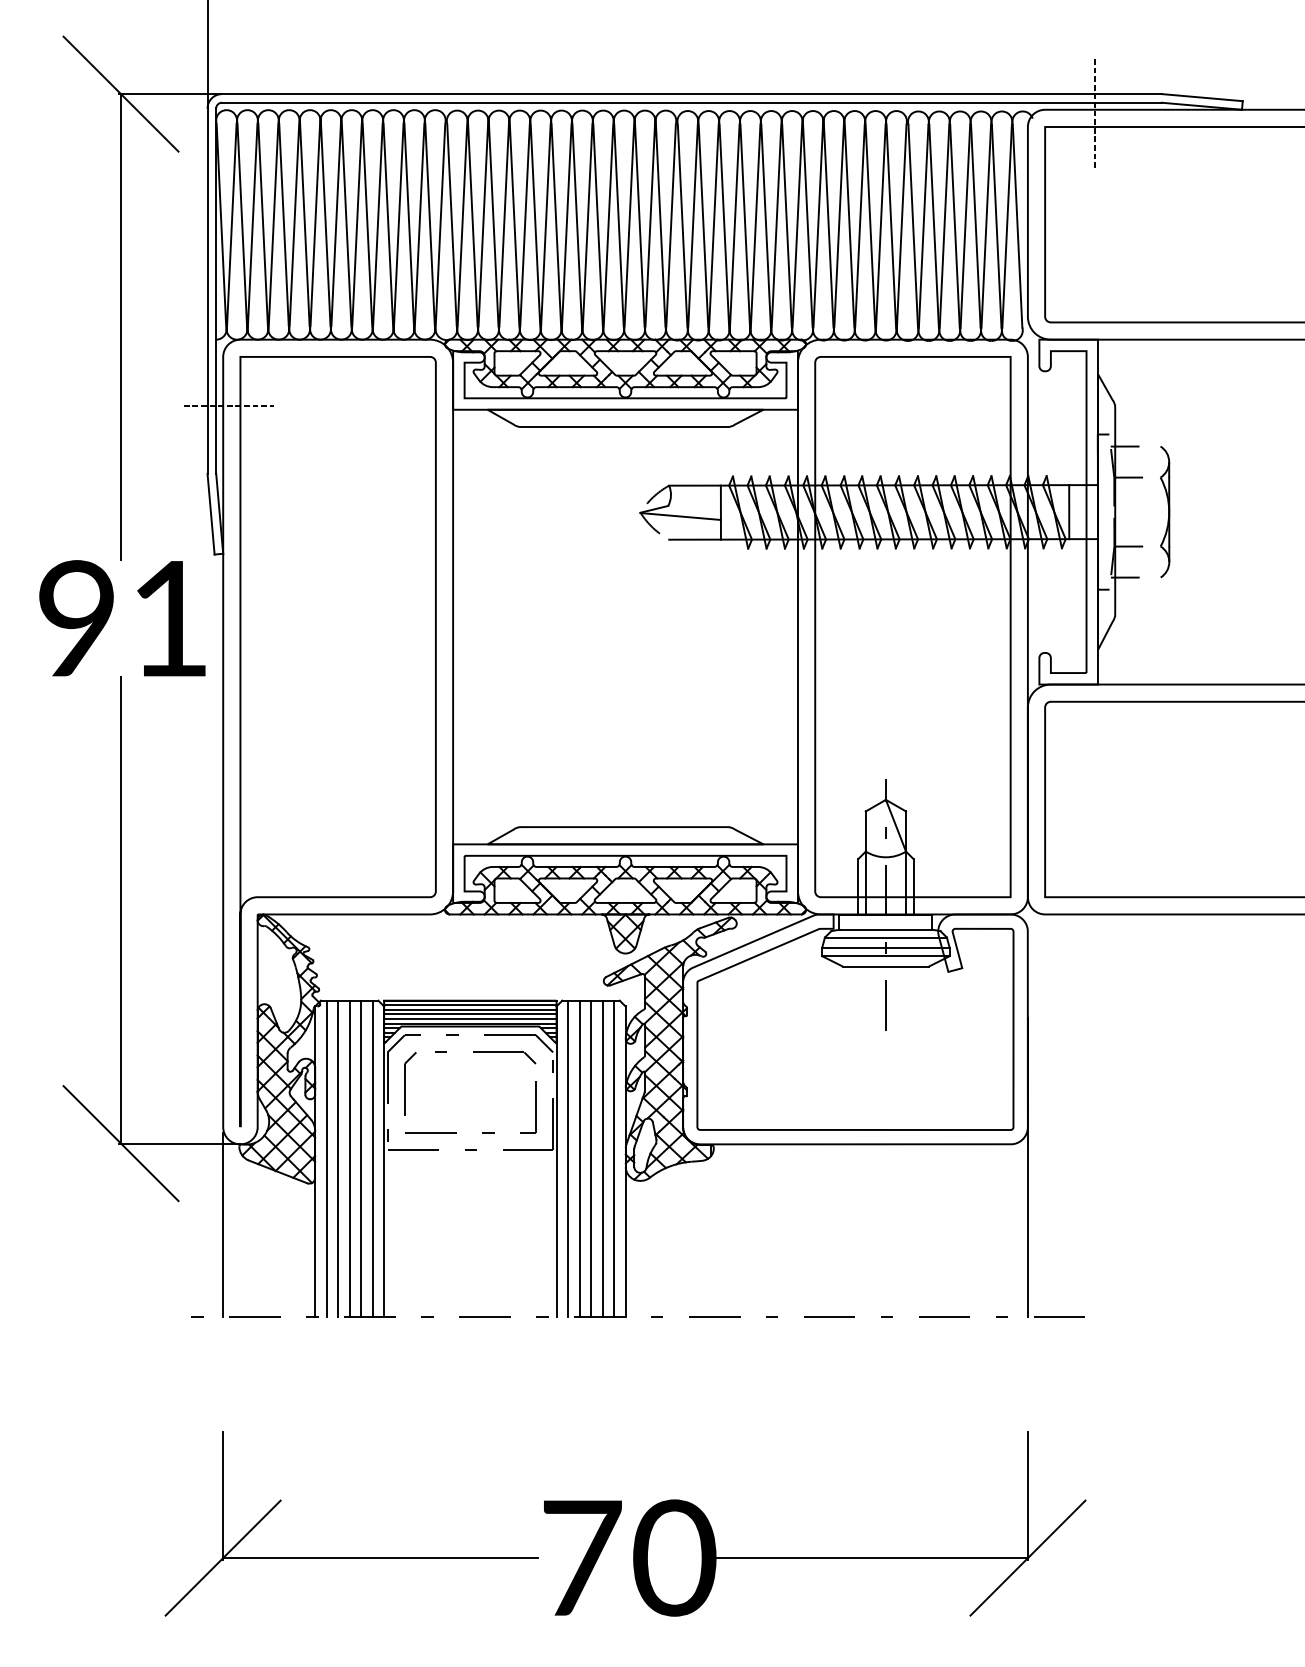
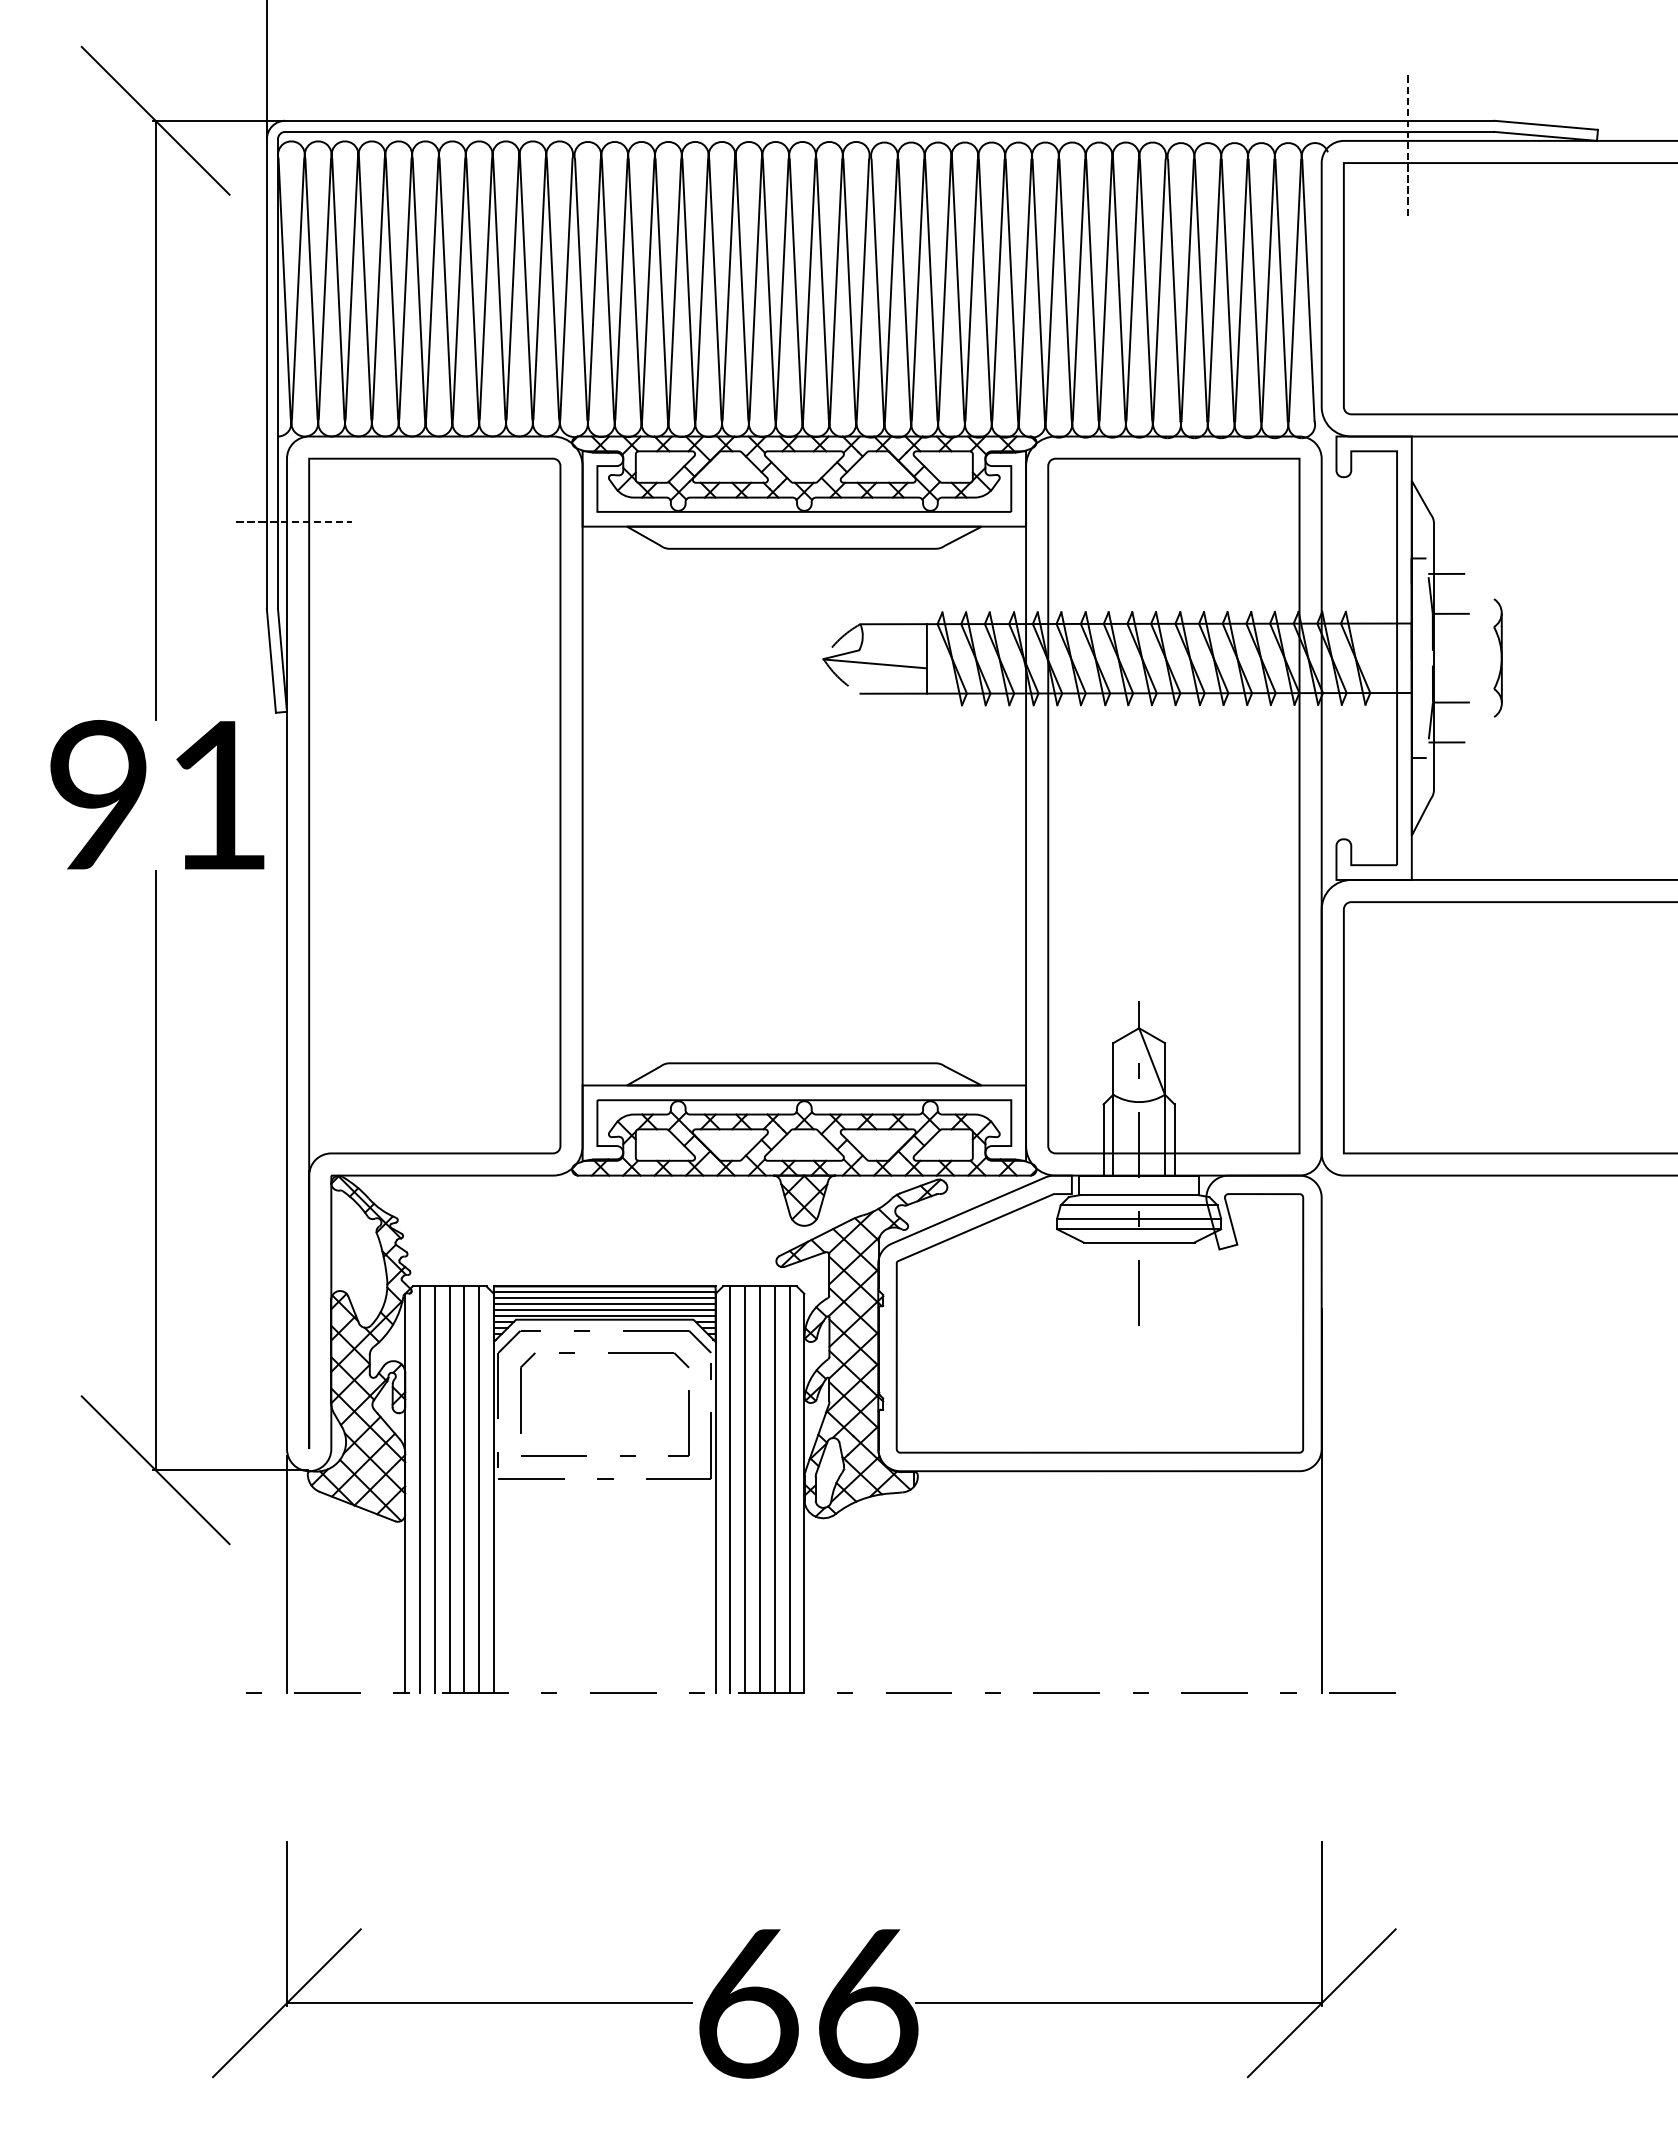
part: (1164, 511) -> (1497, 657), size x0.7
line: (1068, 512) -> (1374, 658), removed
text: (630, 1557) -> (810, 2002), 70 -> 66

